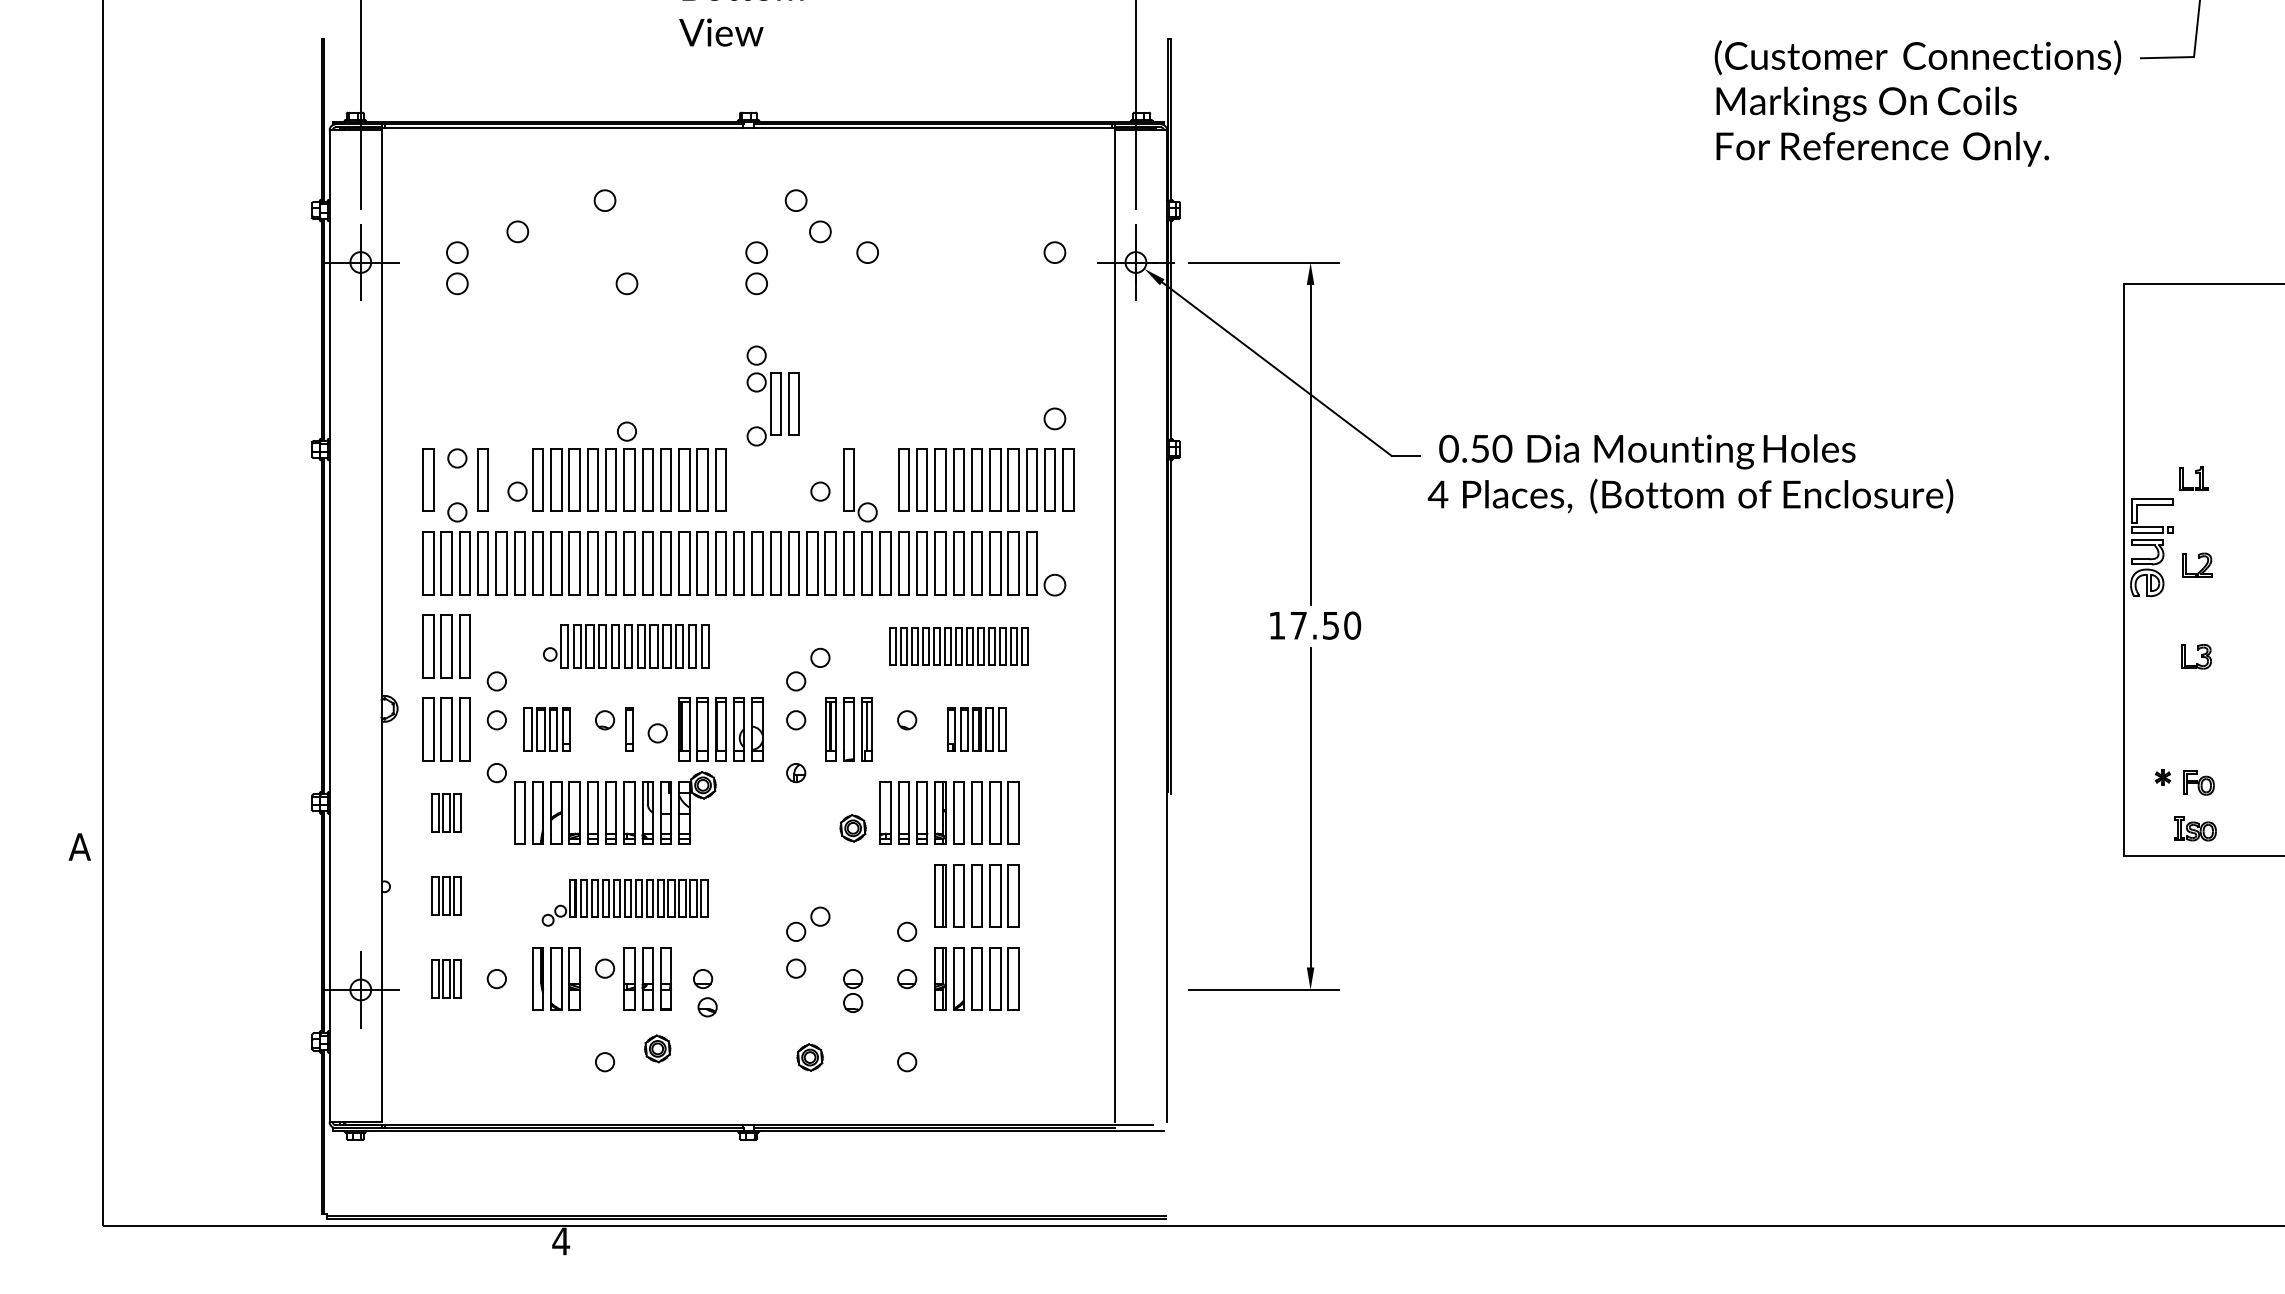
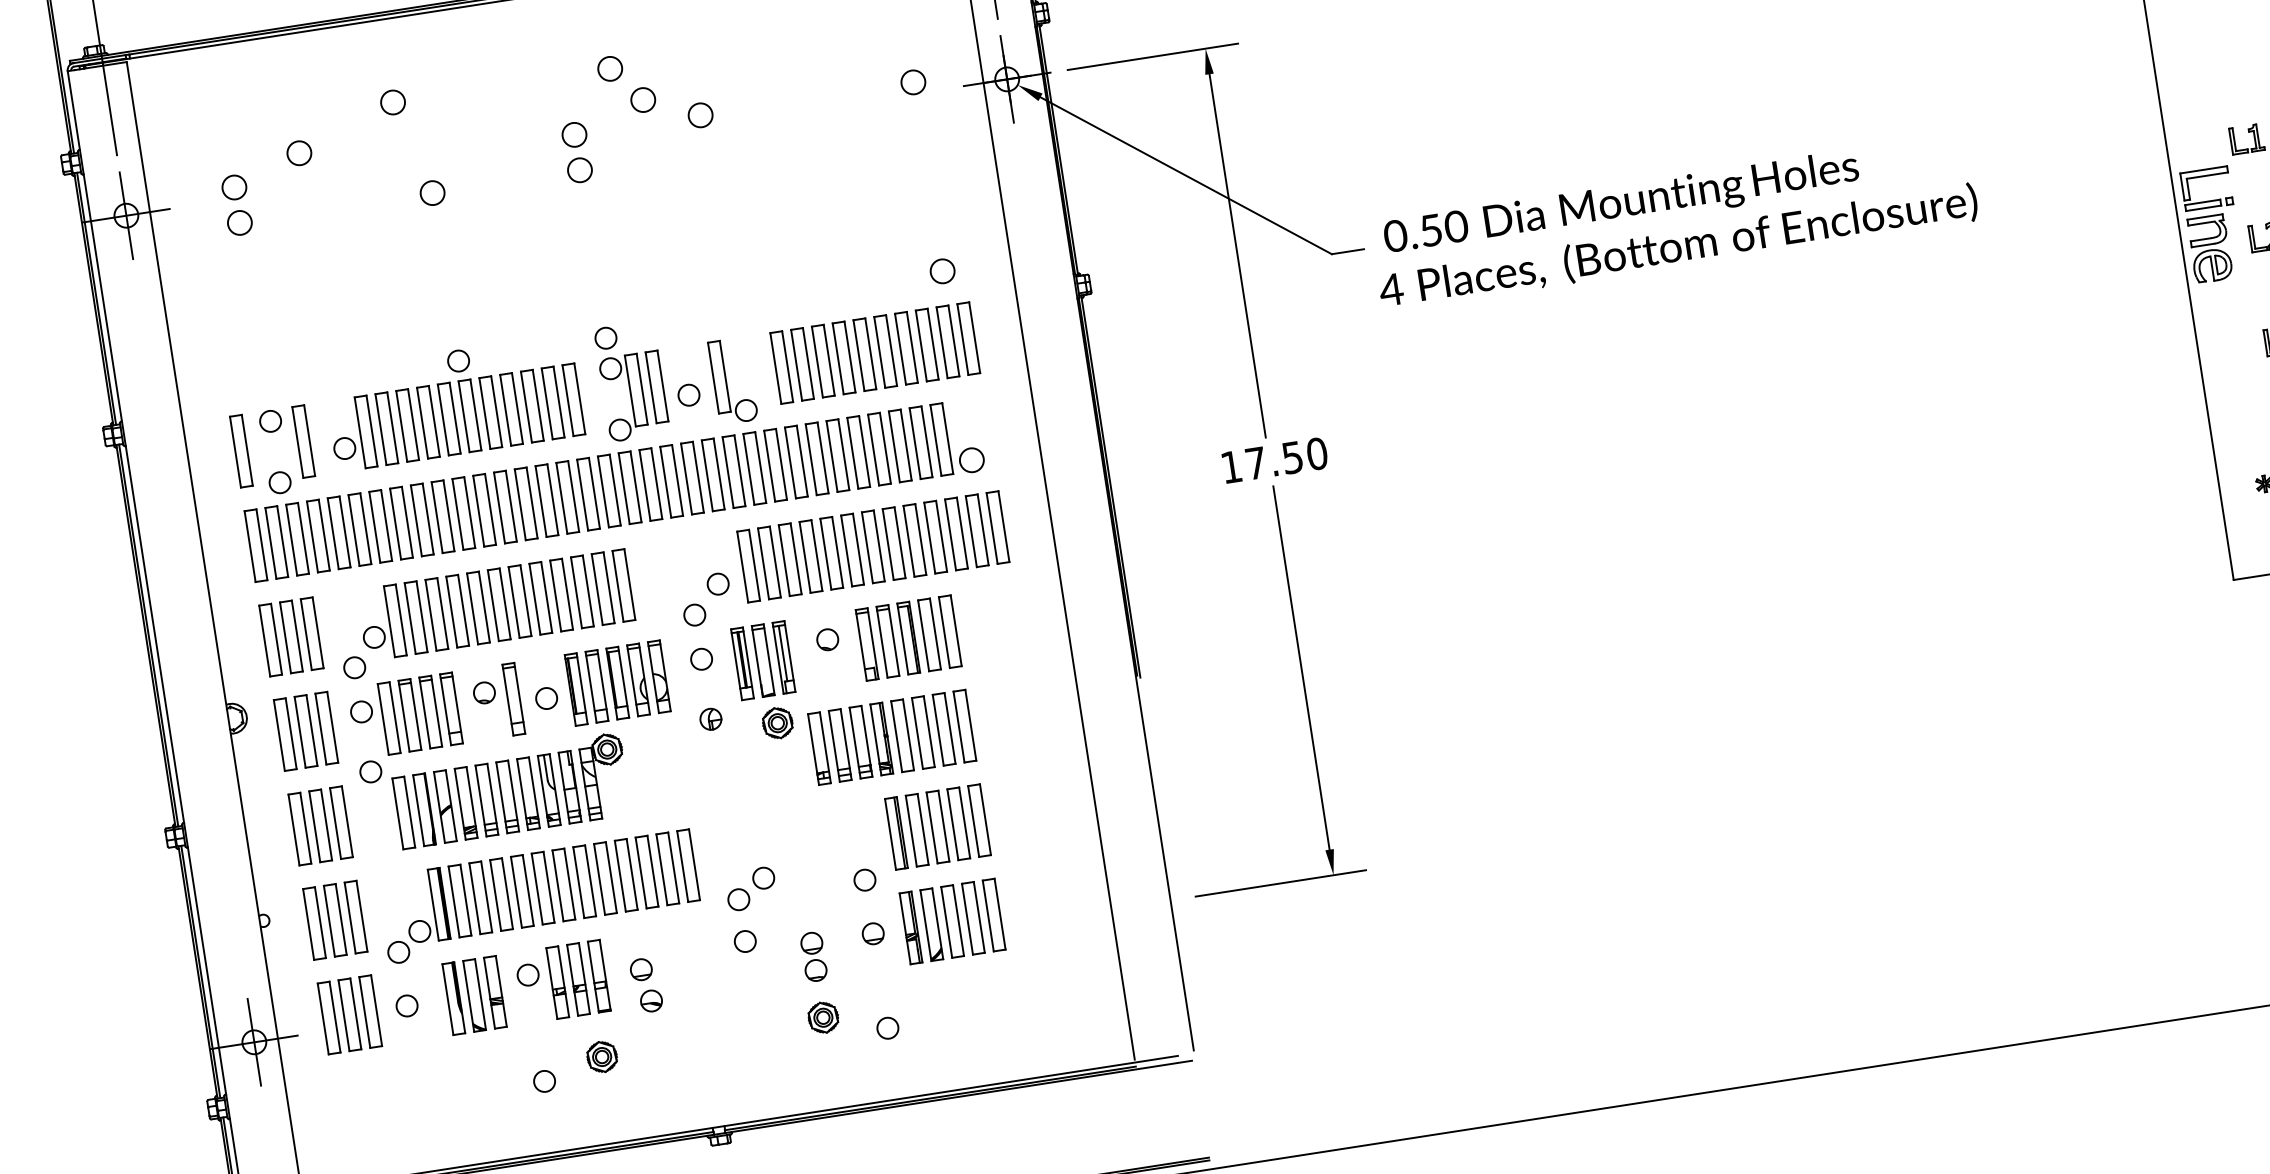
part: (772, 395) -> (630, 380), moved
part: (625, 646) -> (494, 605), size x1.43
part: (958, 646) -> (873, 546), size x1.67
part: (547, 729) -> (420, 713), size x1.43
part: (629, 729) -> (513, 699), size x1.43
part: (976, 729) -> (908, 638), size x1.43
part: (446, 812) -> (320, 825), size x1.67
part: (852, 828) -> (777, 723), moved
part: (446, 895) -> (335, 919), size x1.67
part: (624, 902) -> (538, 896), size x1.67
part: (446, 978) -> (349, 1014), size x1.67
part: (809, 1057) -> (822, 1017), moved

